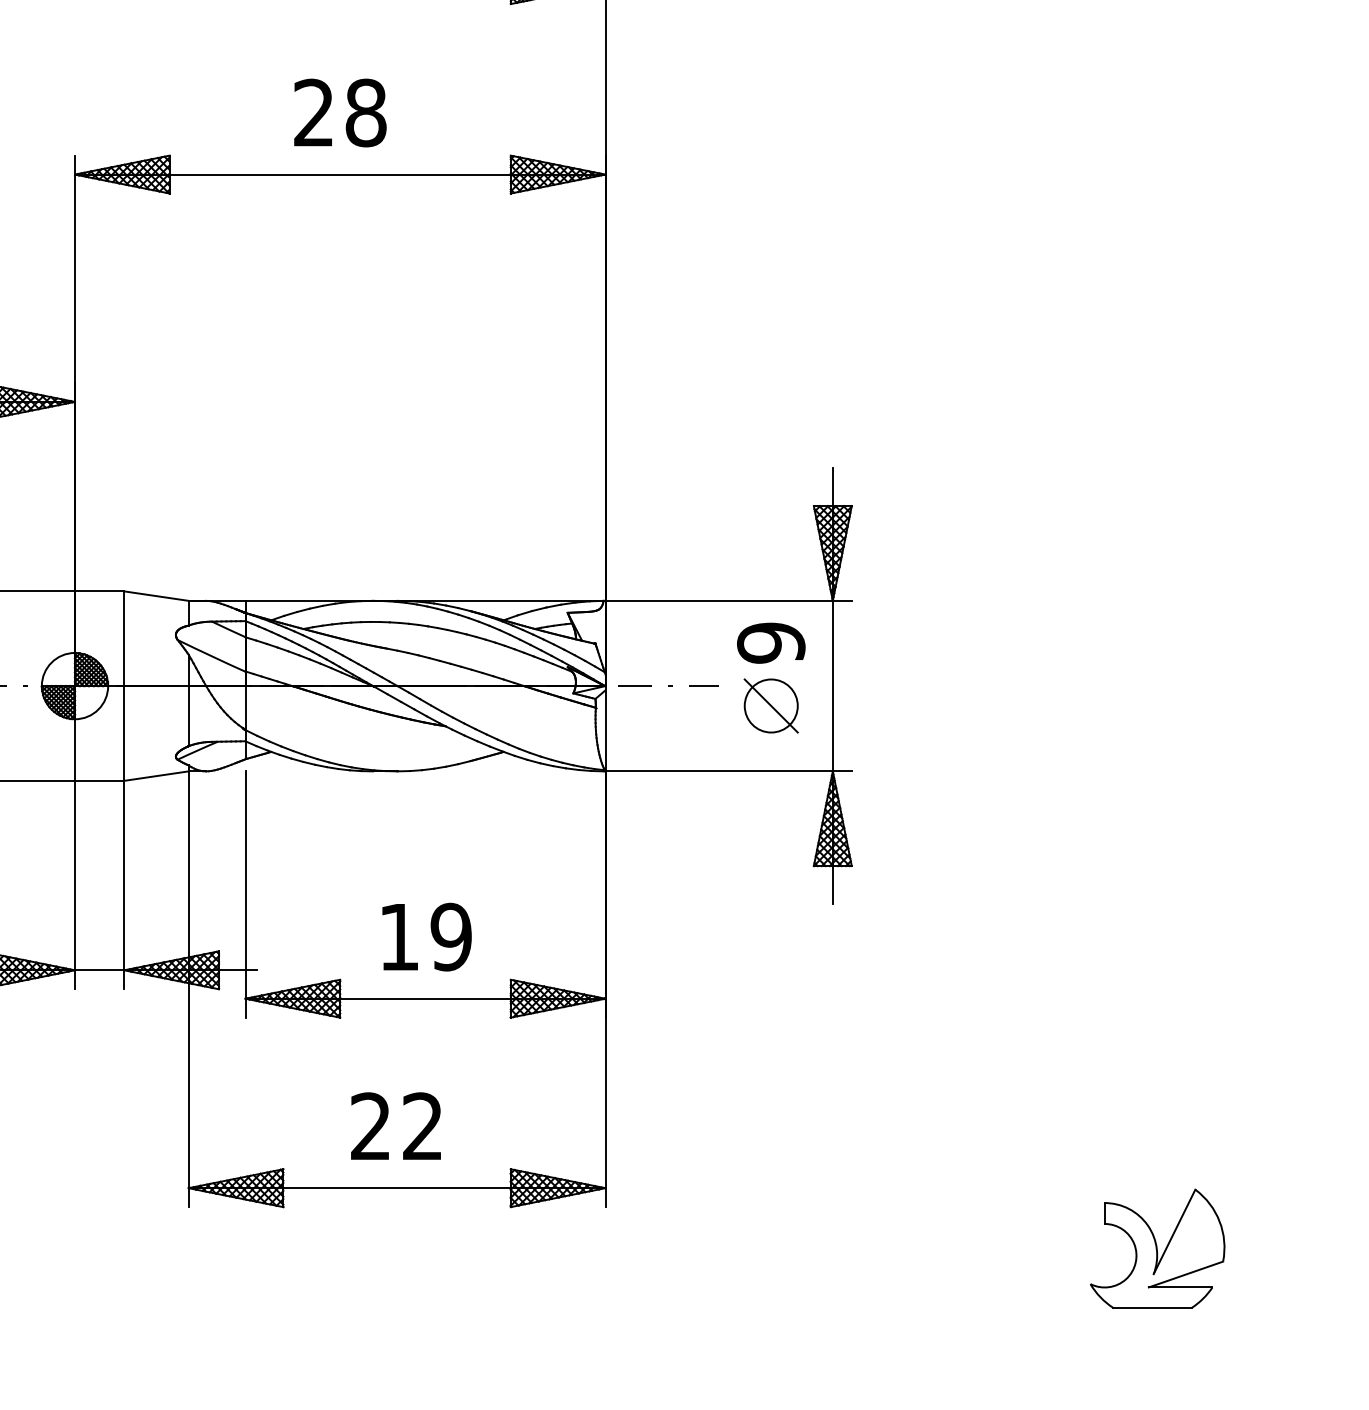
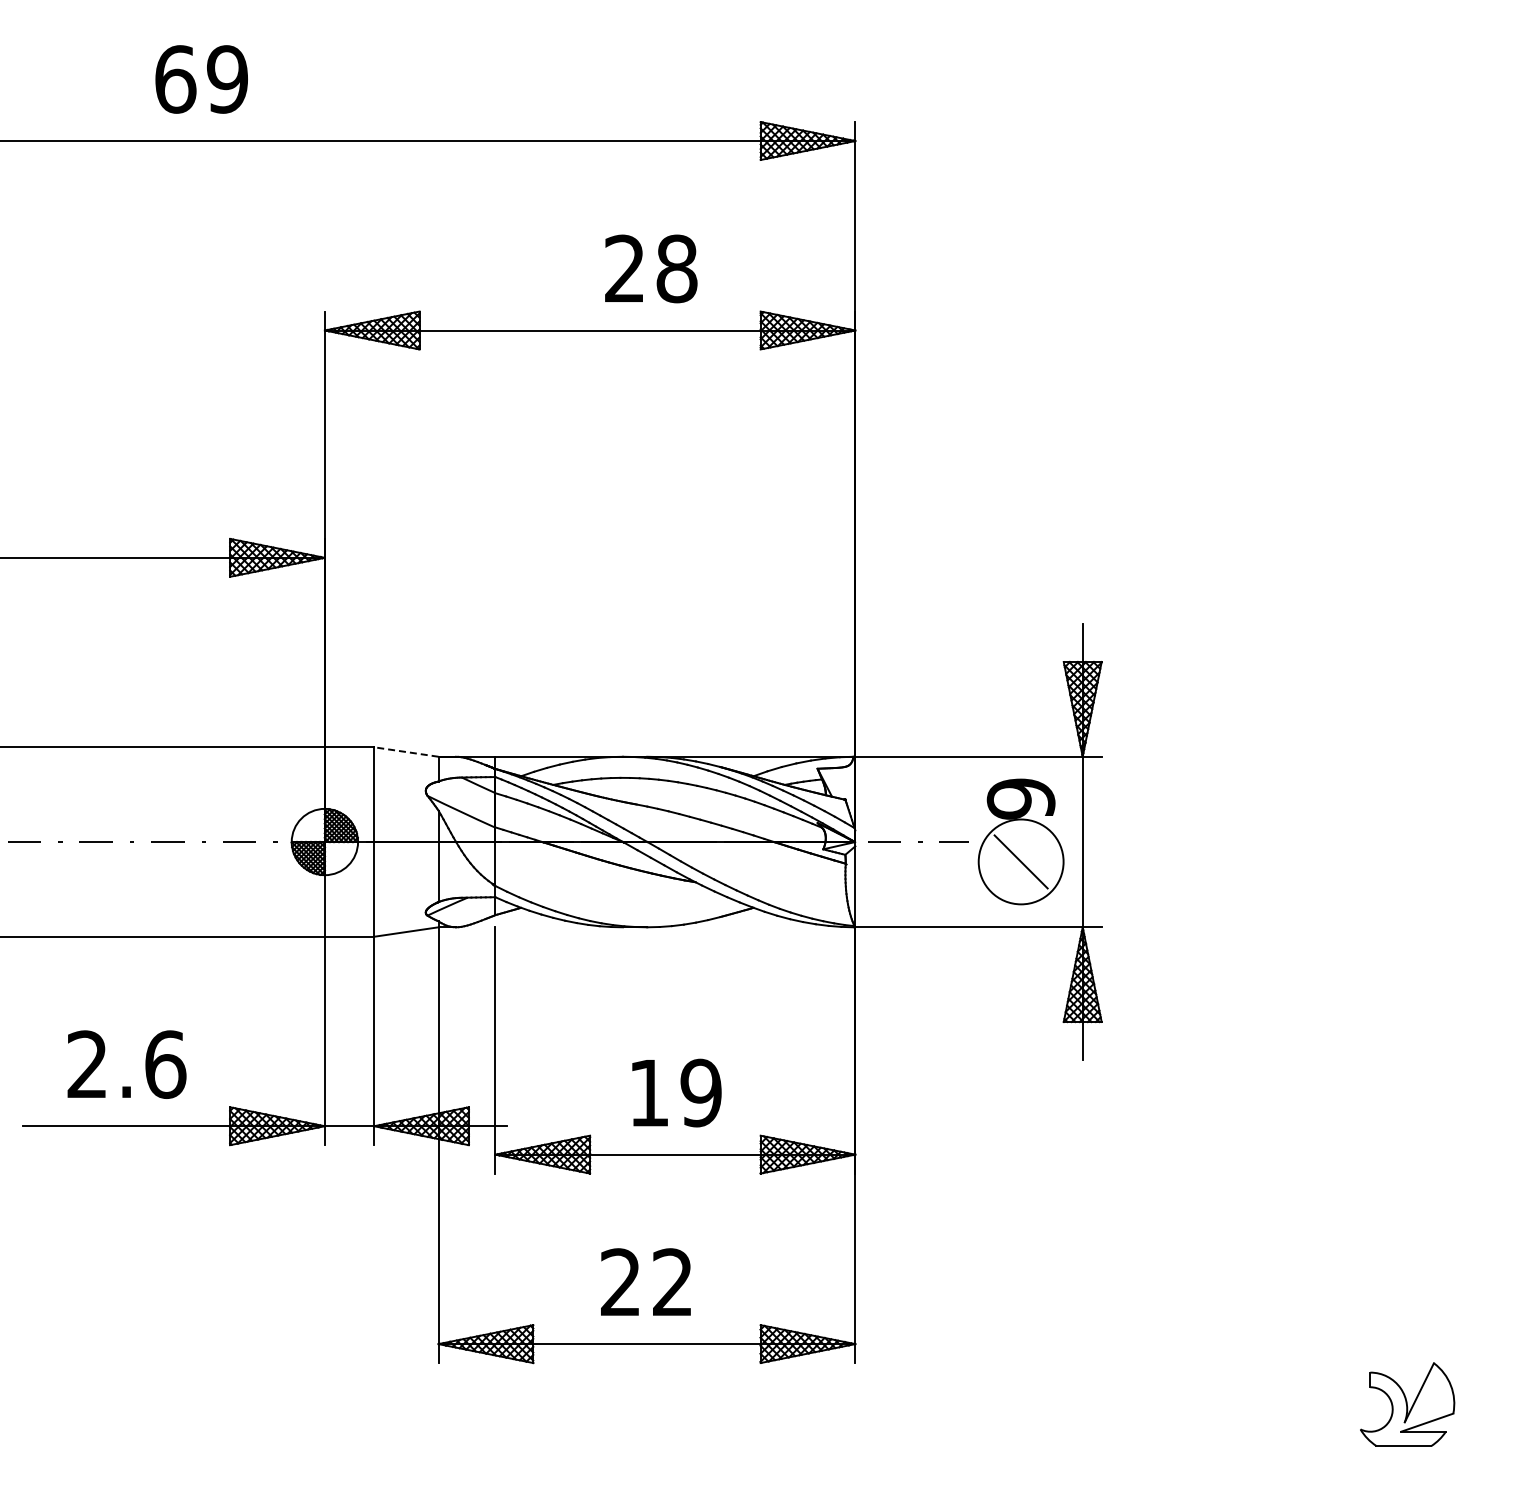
text: (340, 112) -> (651, 268), moved
line: (156, 596) -> (406, 752), solid -> dashed
circle: (770, 705) -> (1020, 861), size x1.6
part: (1157, 1248) -> (1407, 1404), size x0.7

